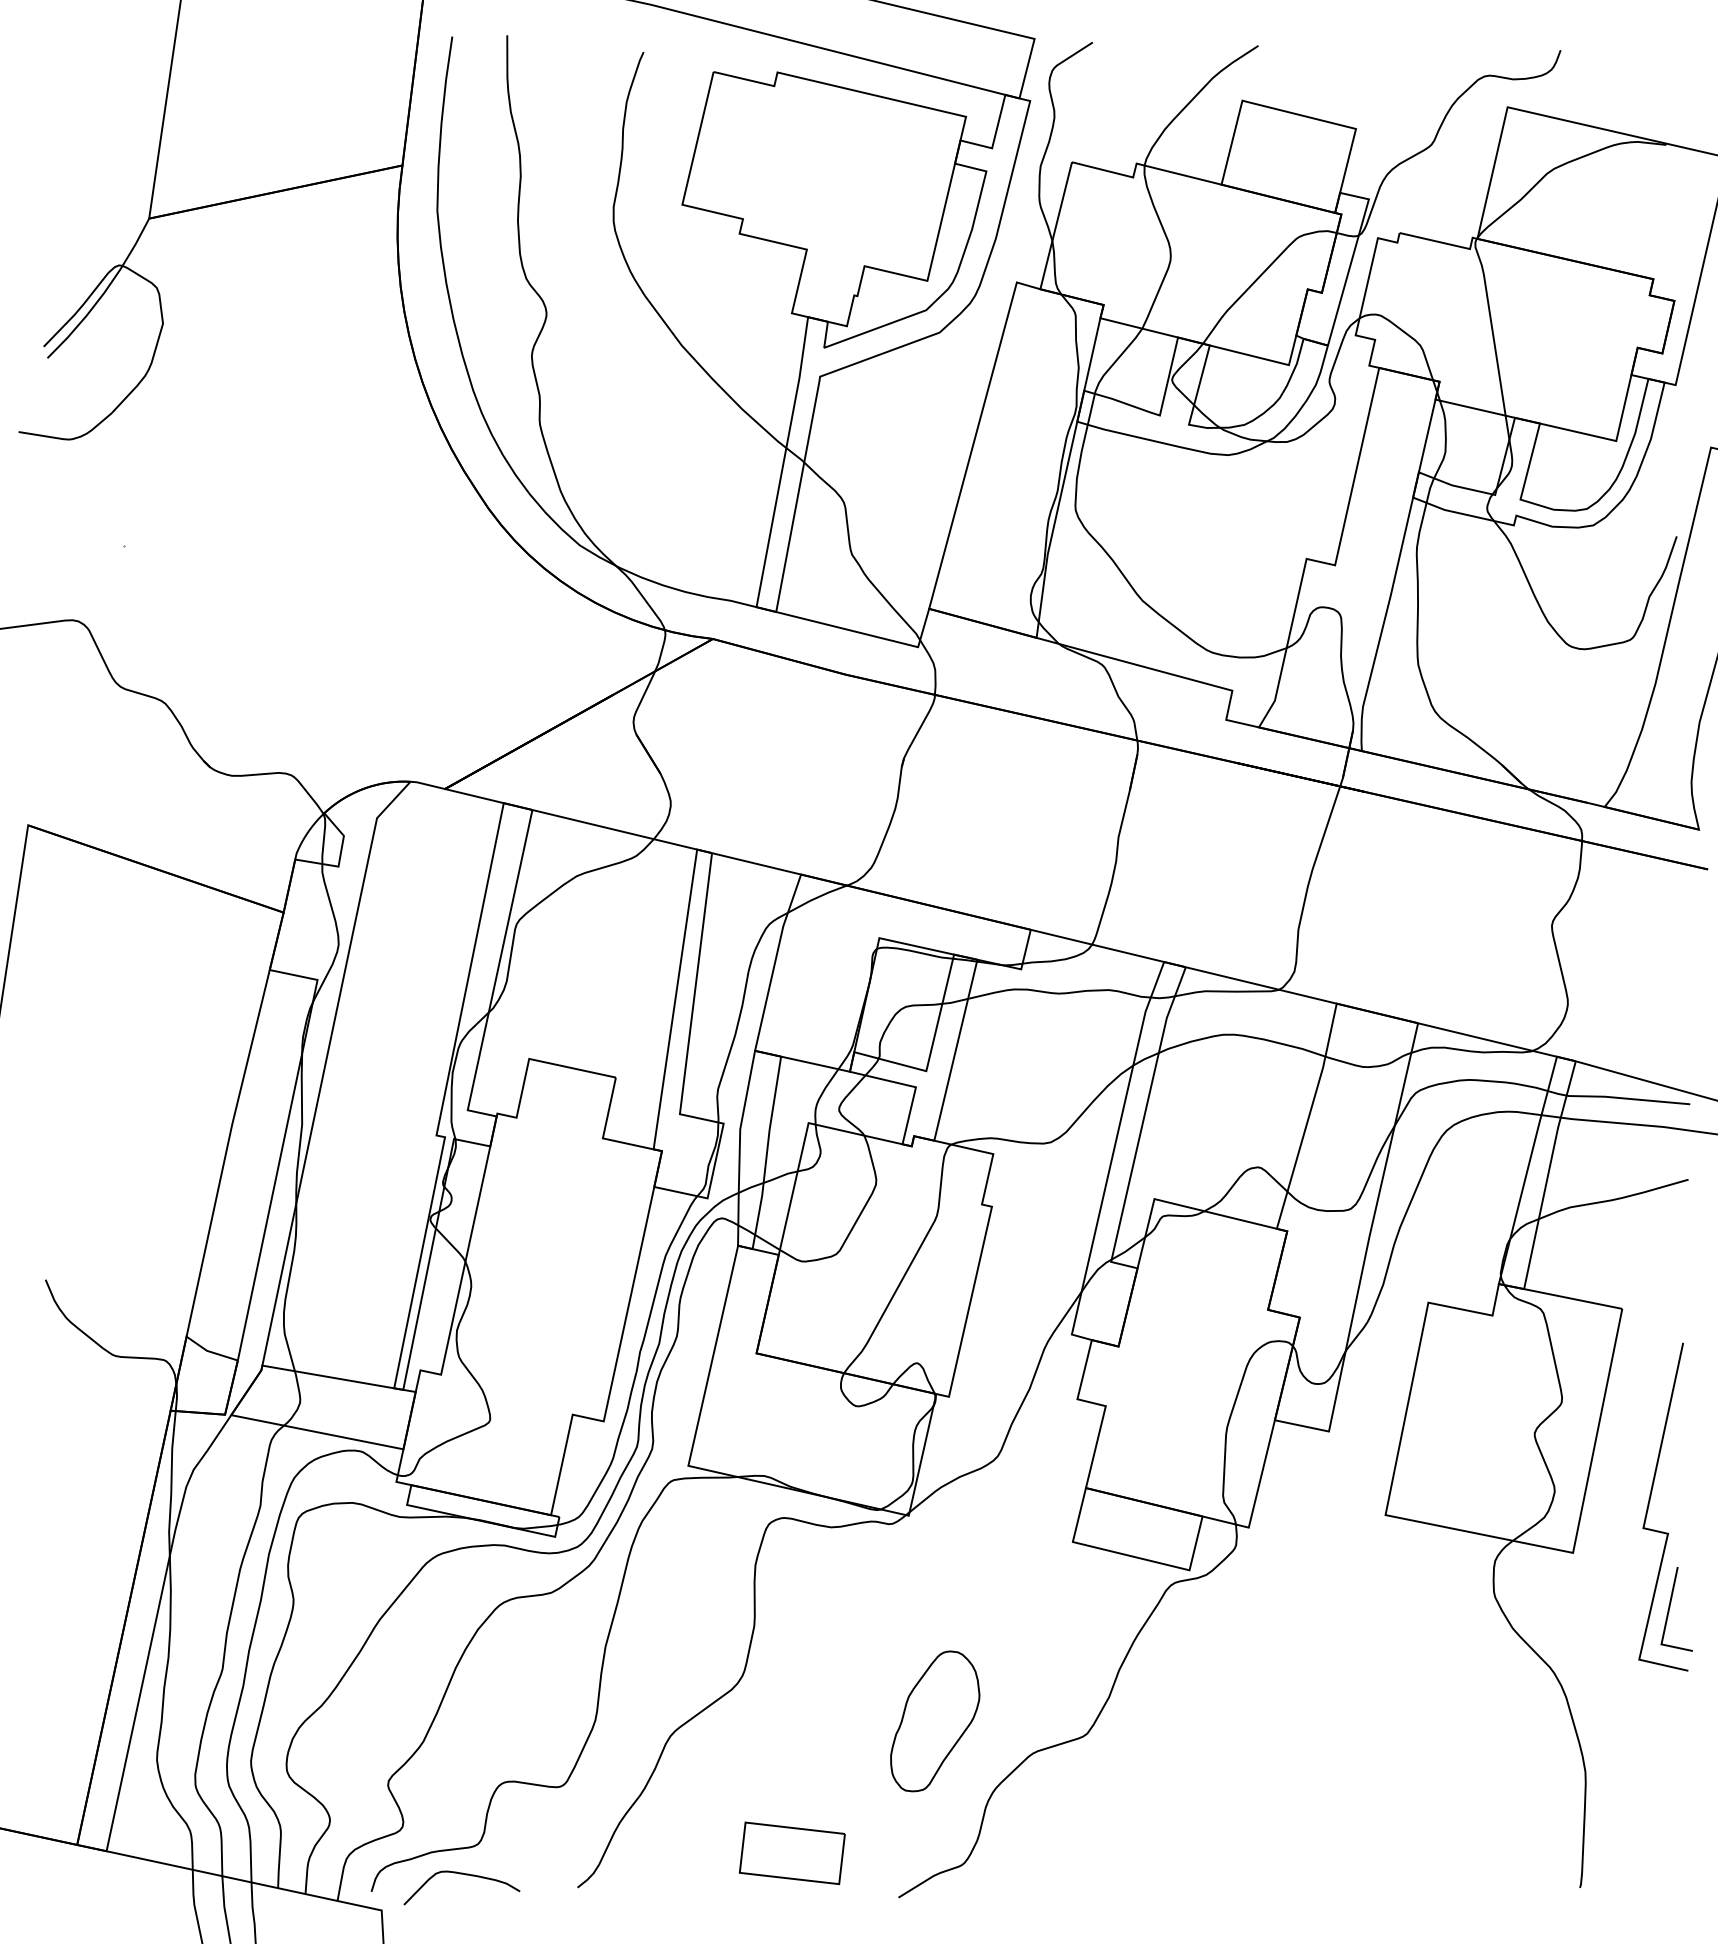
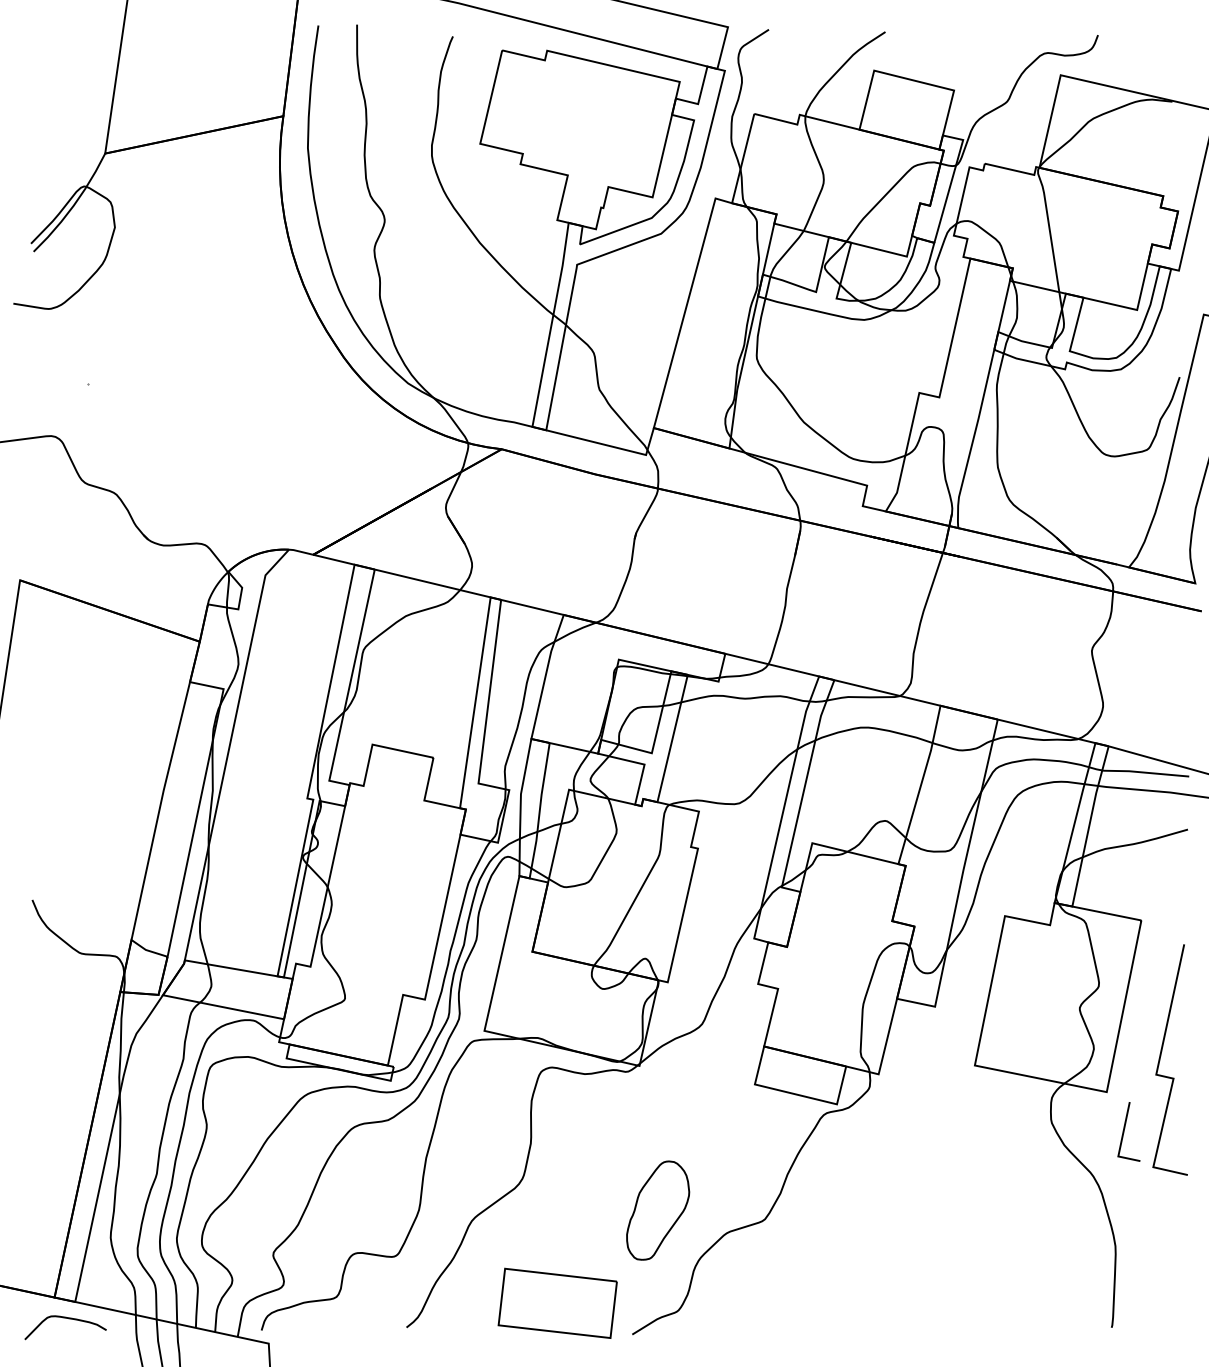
line: (1670, 1607) -> (1124, 1130), moved
part: (791, 1853) -> (557, 1303), size x1.6
curve: (465, 1875) -> (68, 1319), moved

